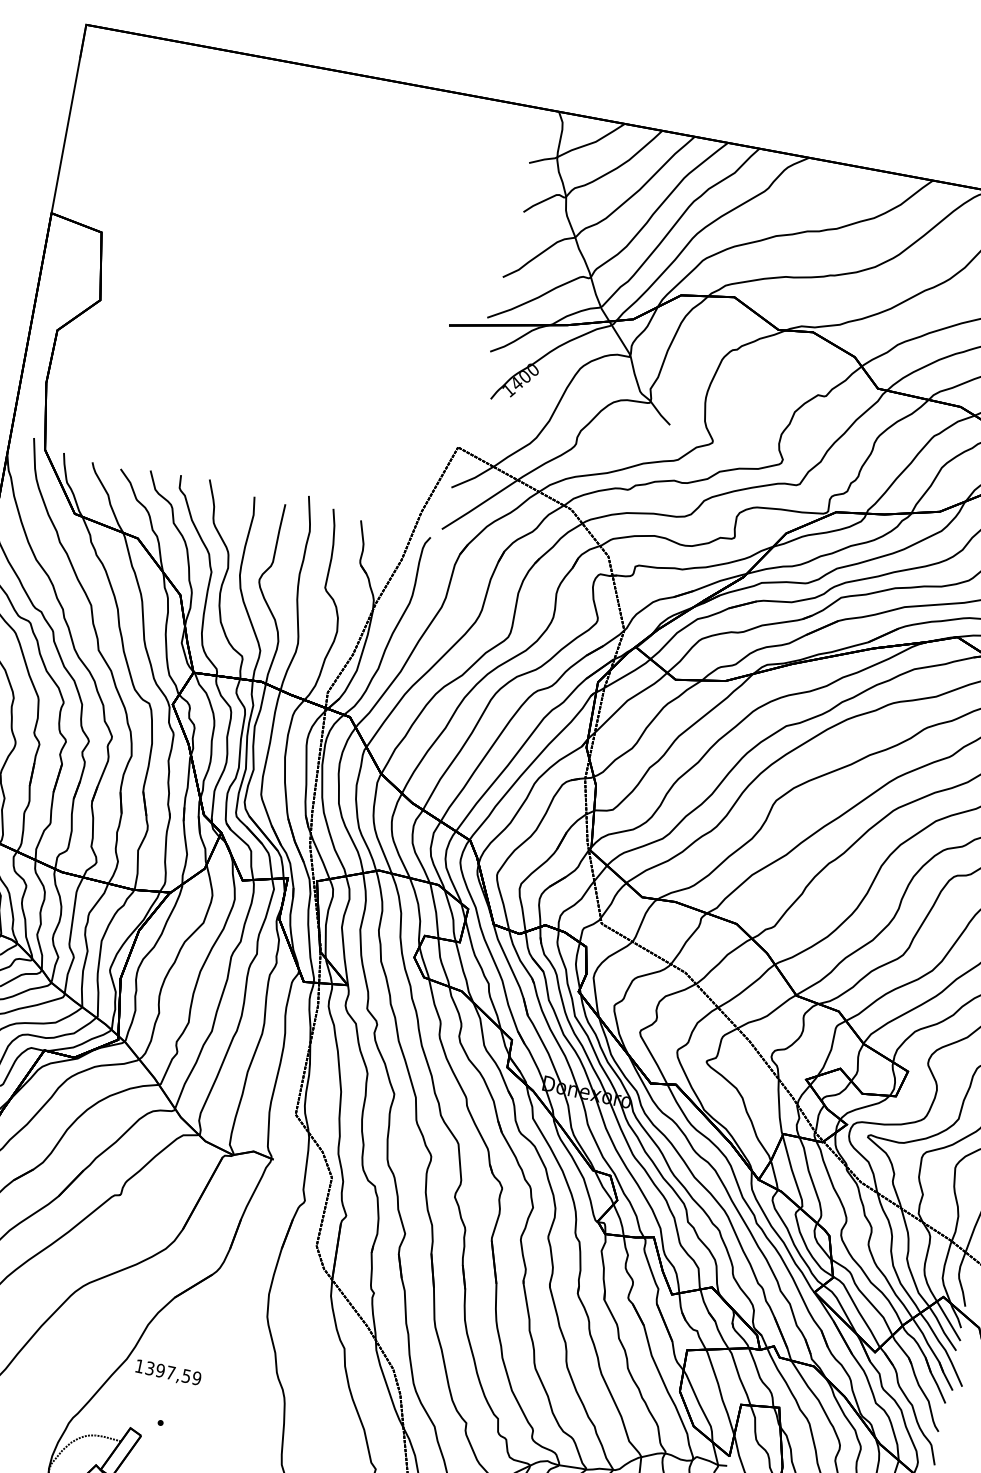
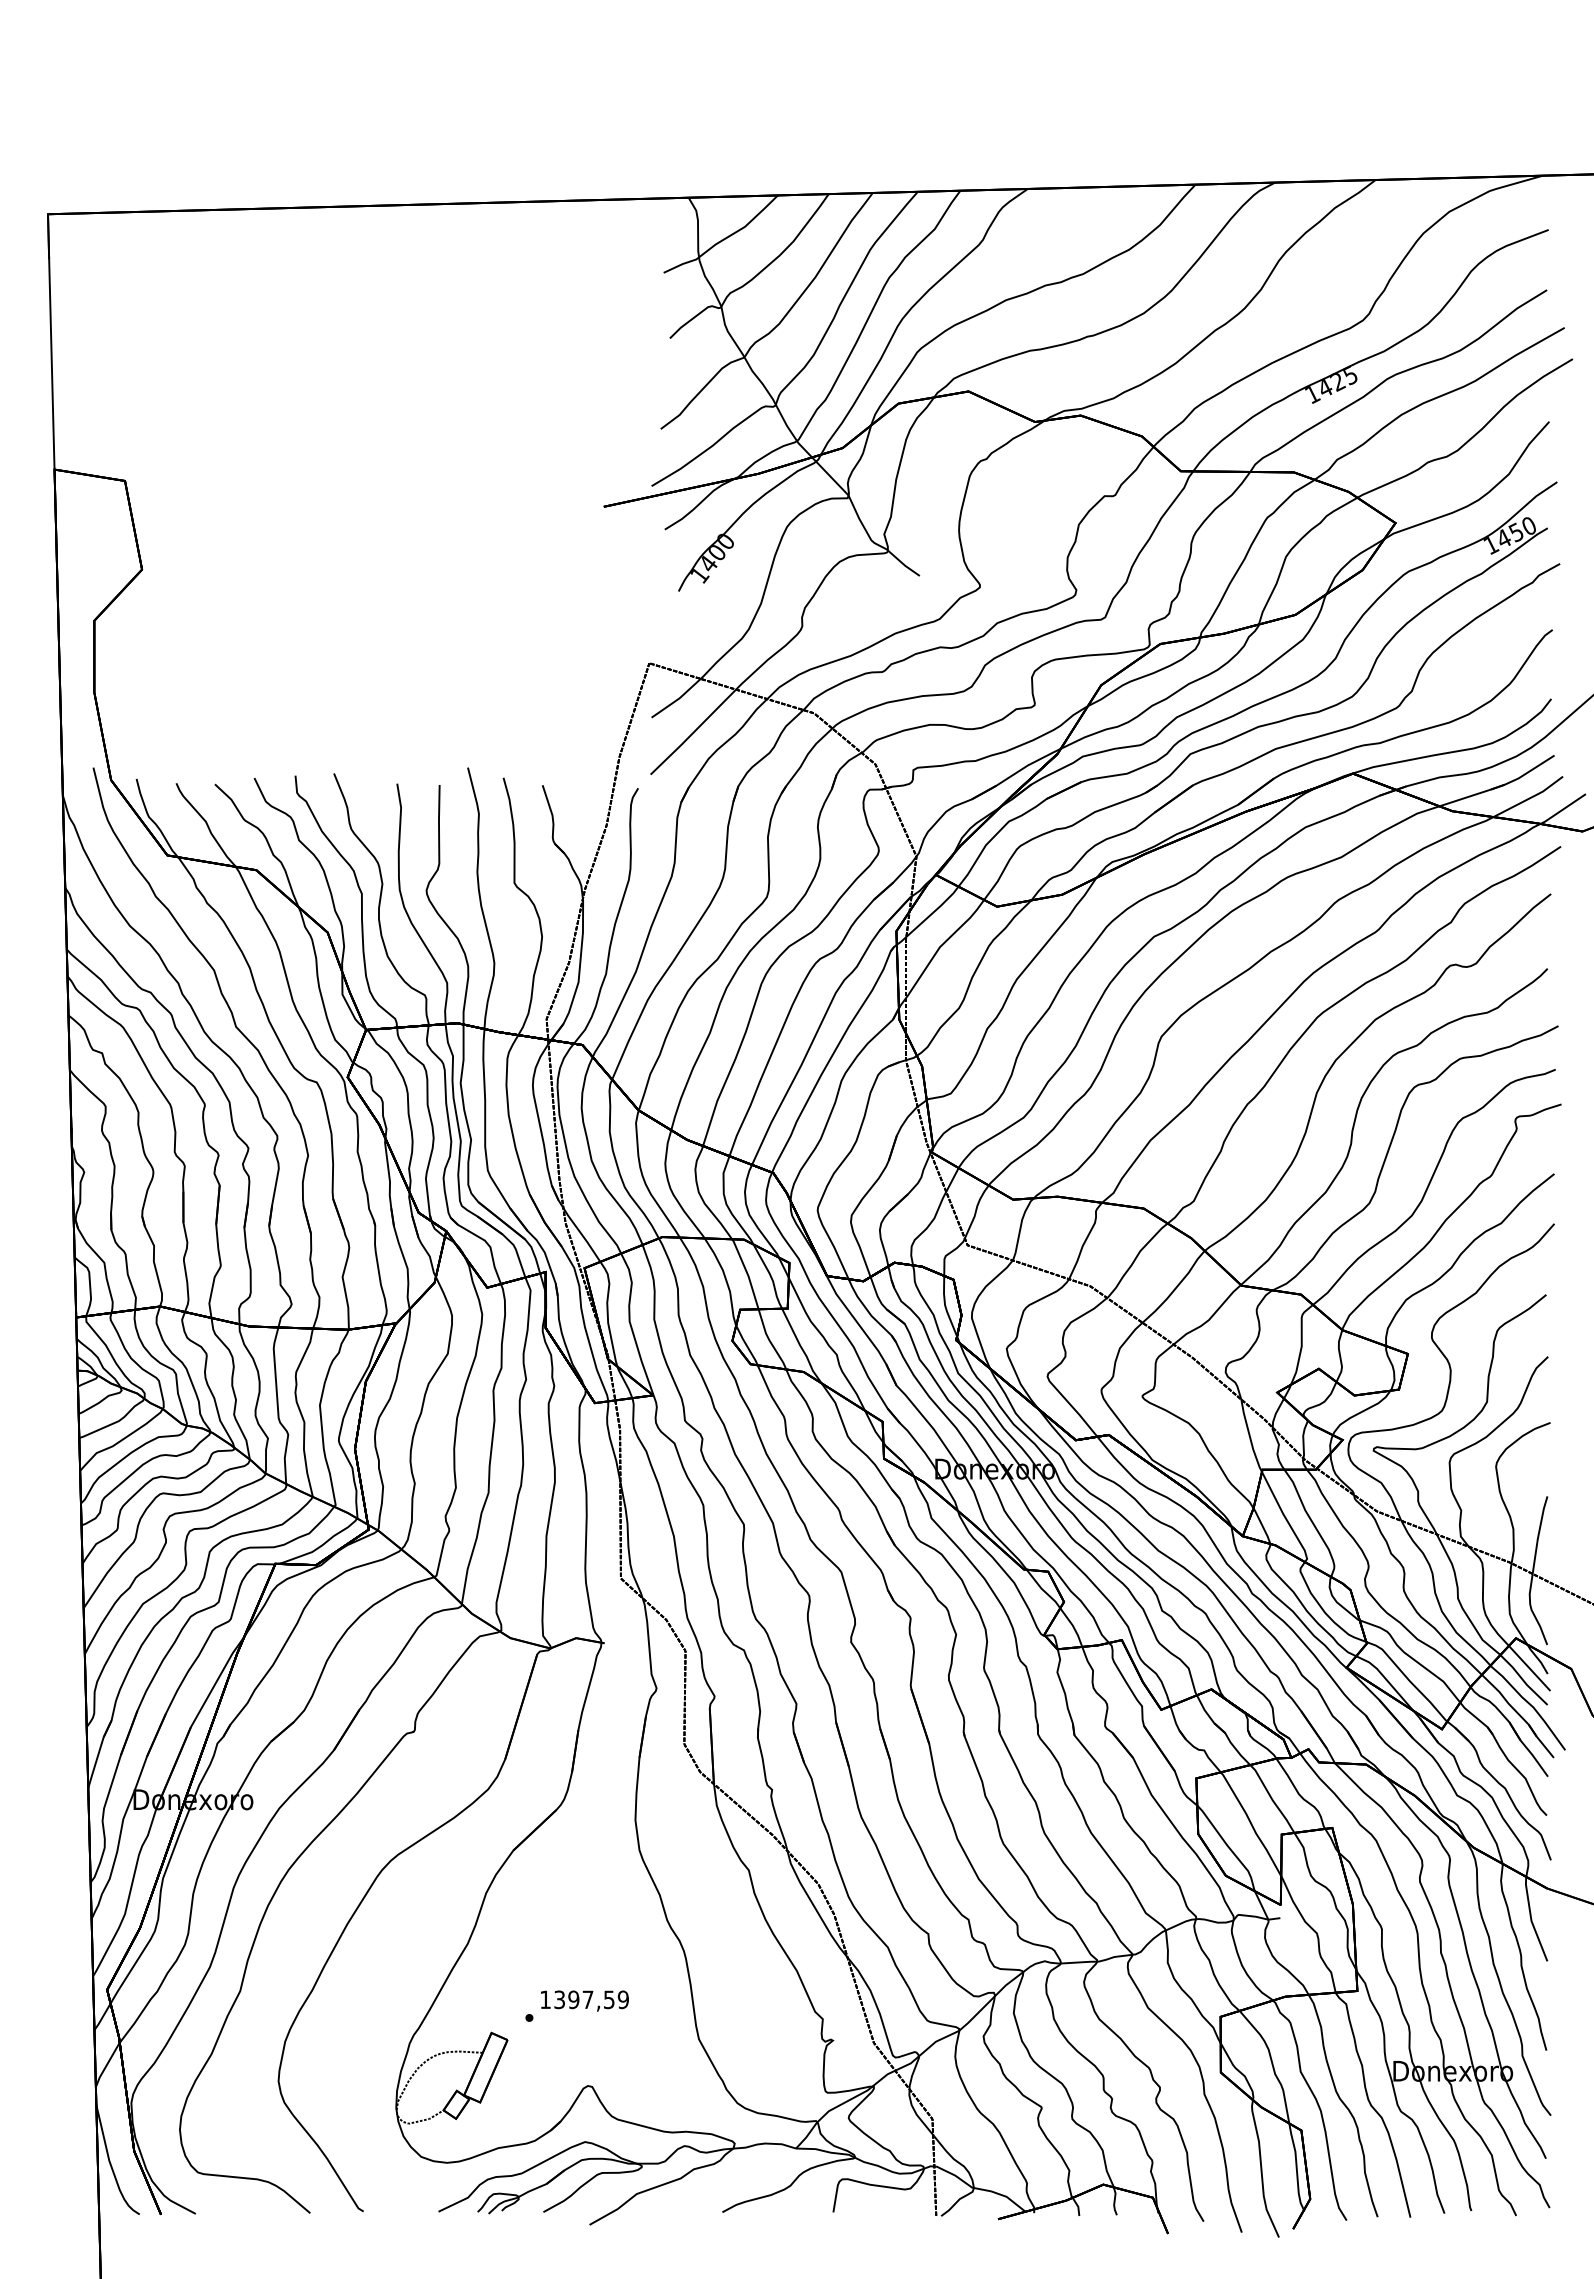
text: (168, 1372) -> (584, 2000), moved

